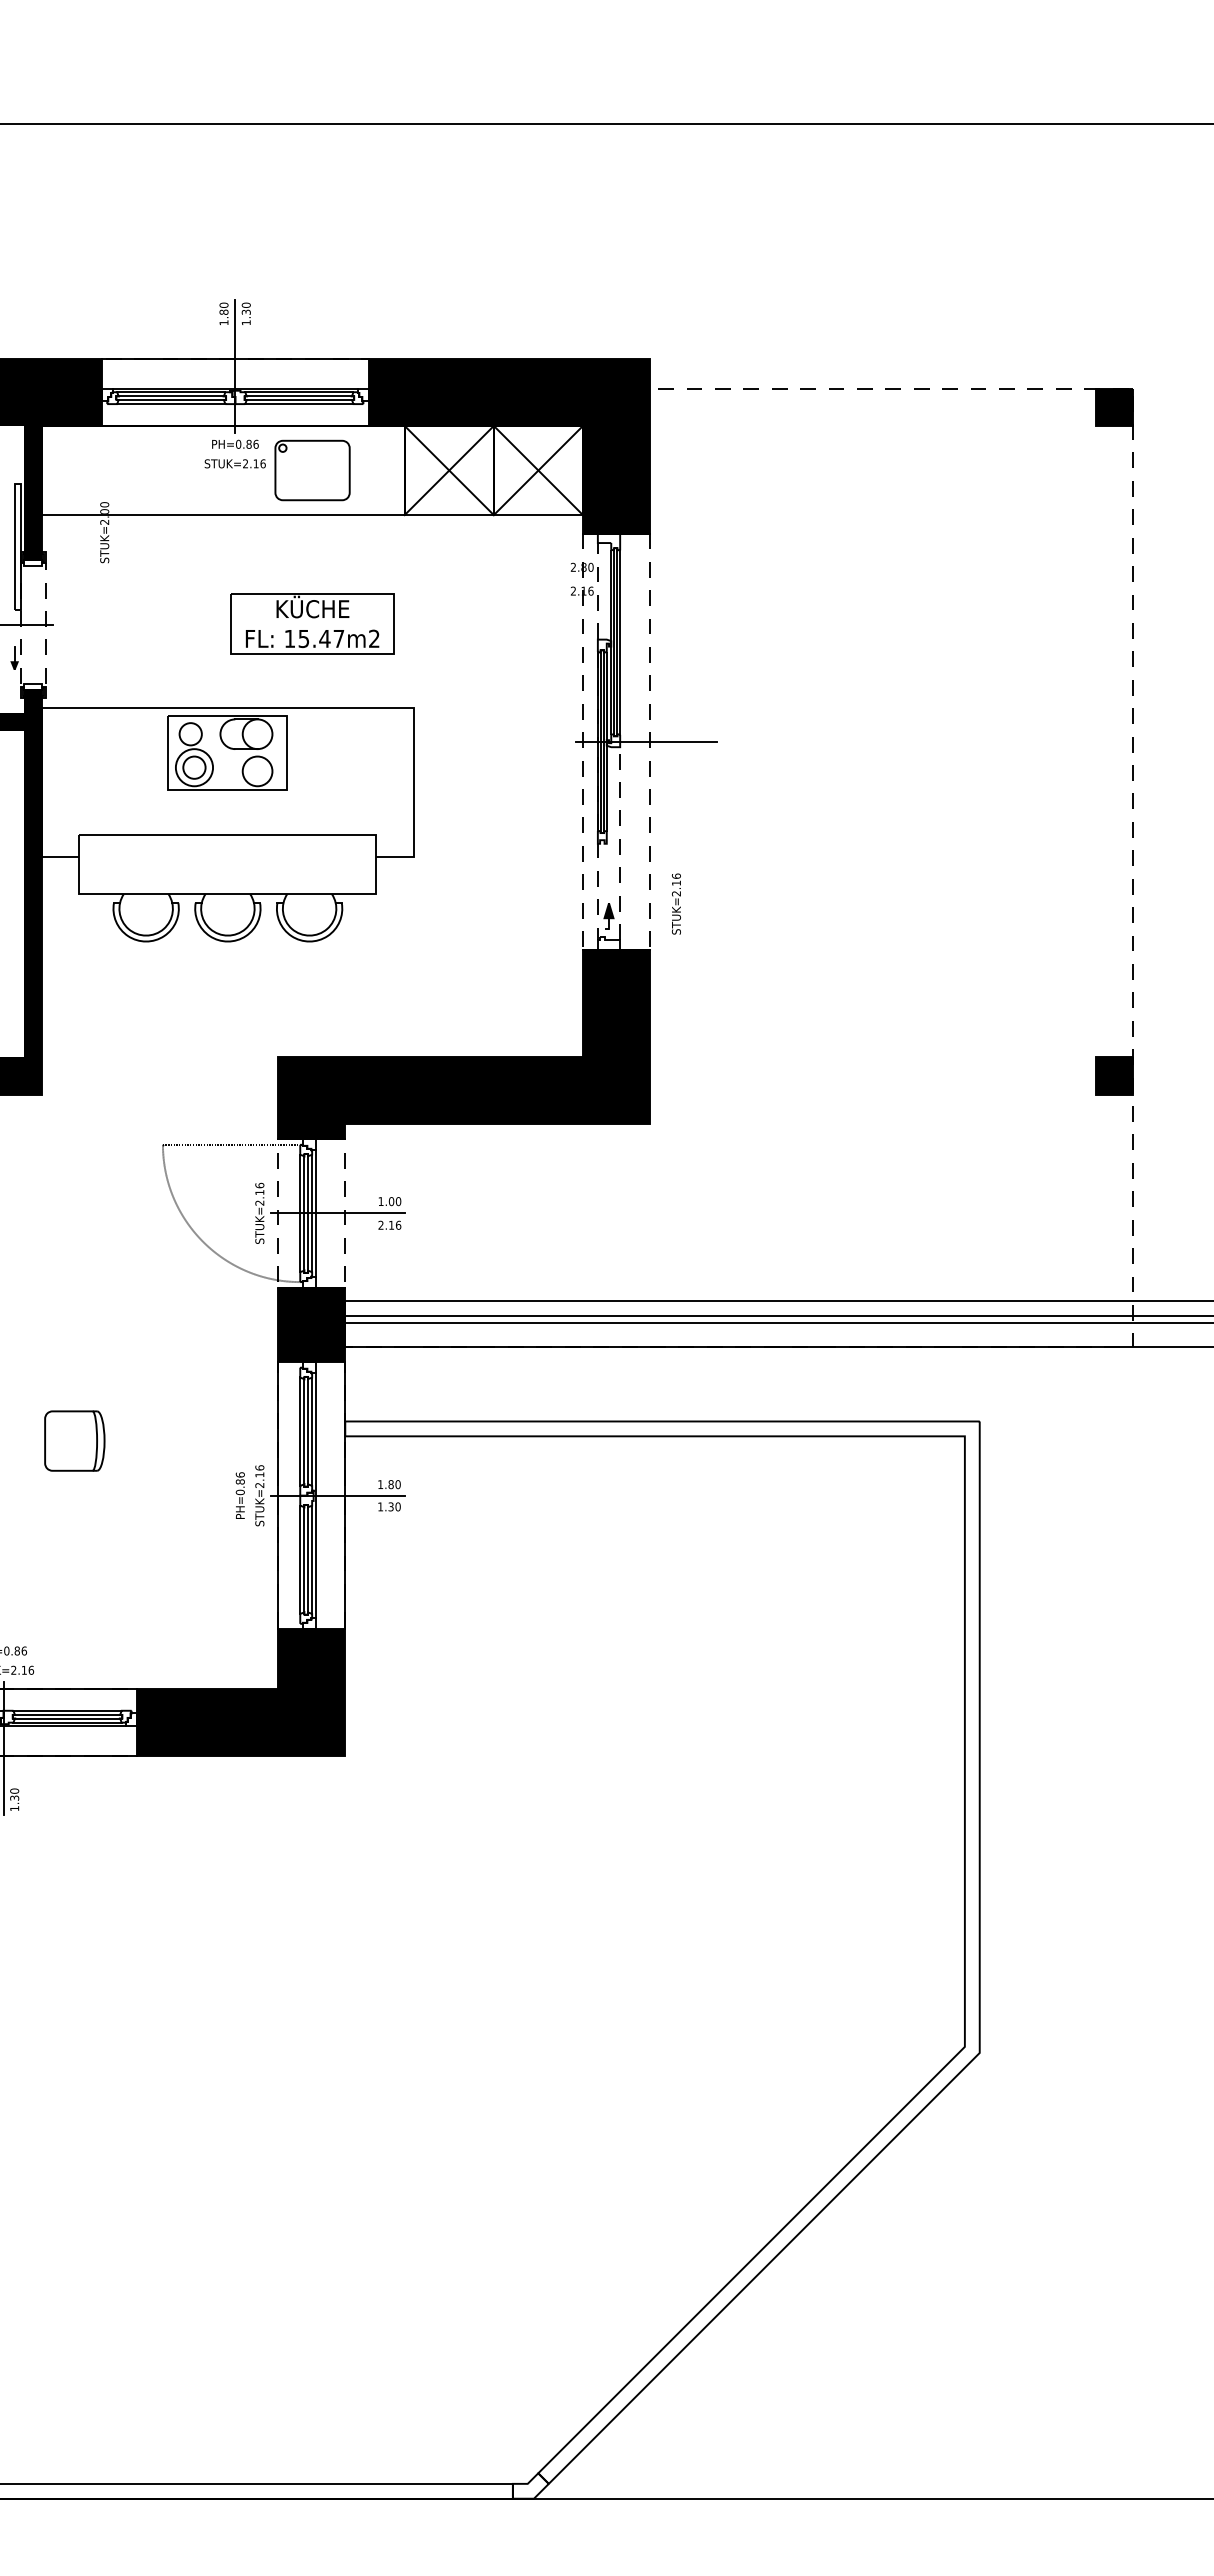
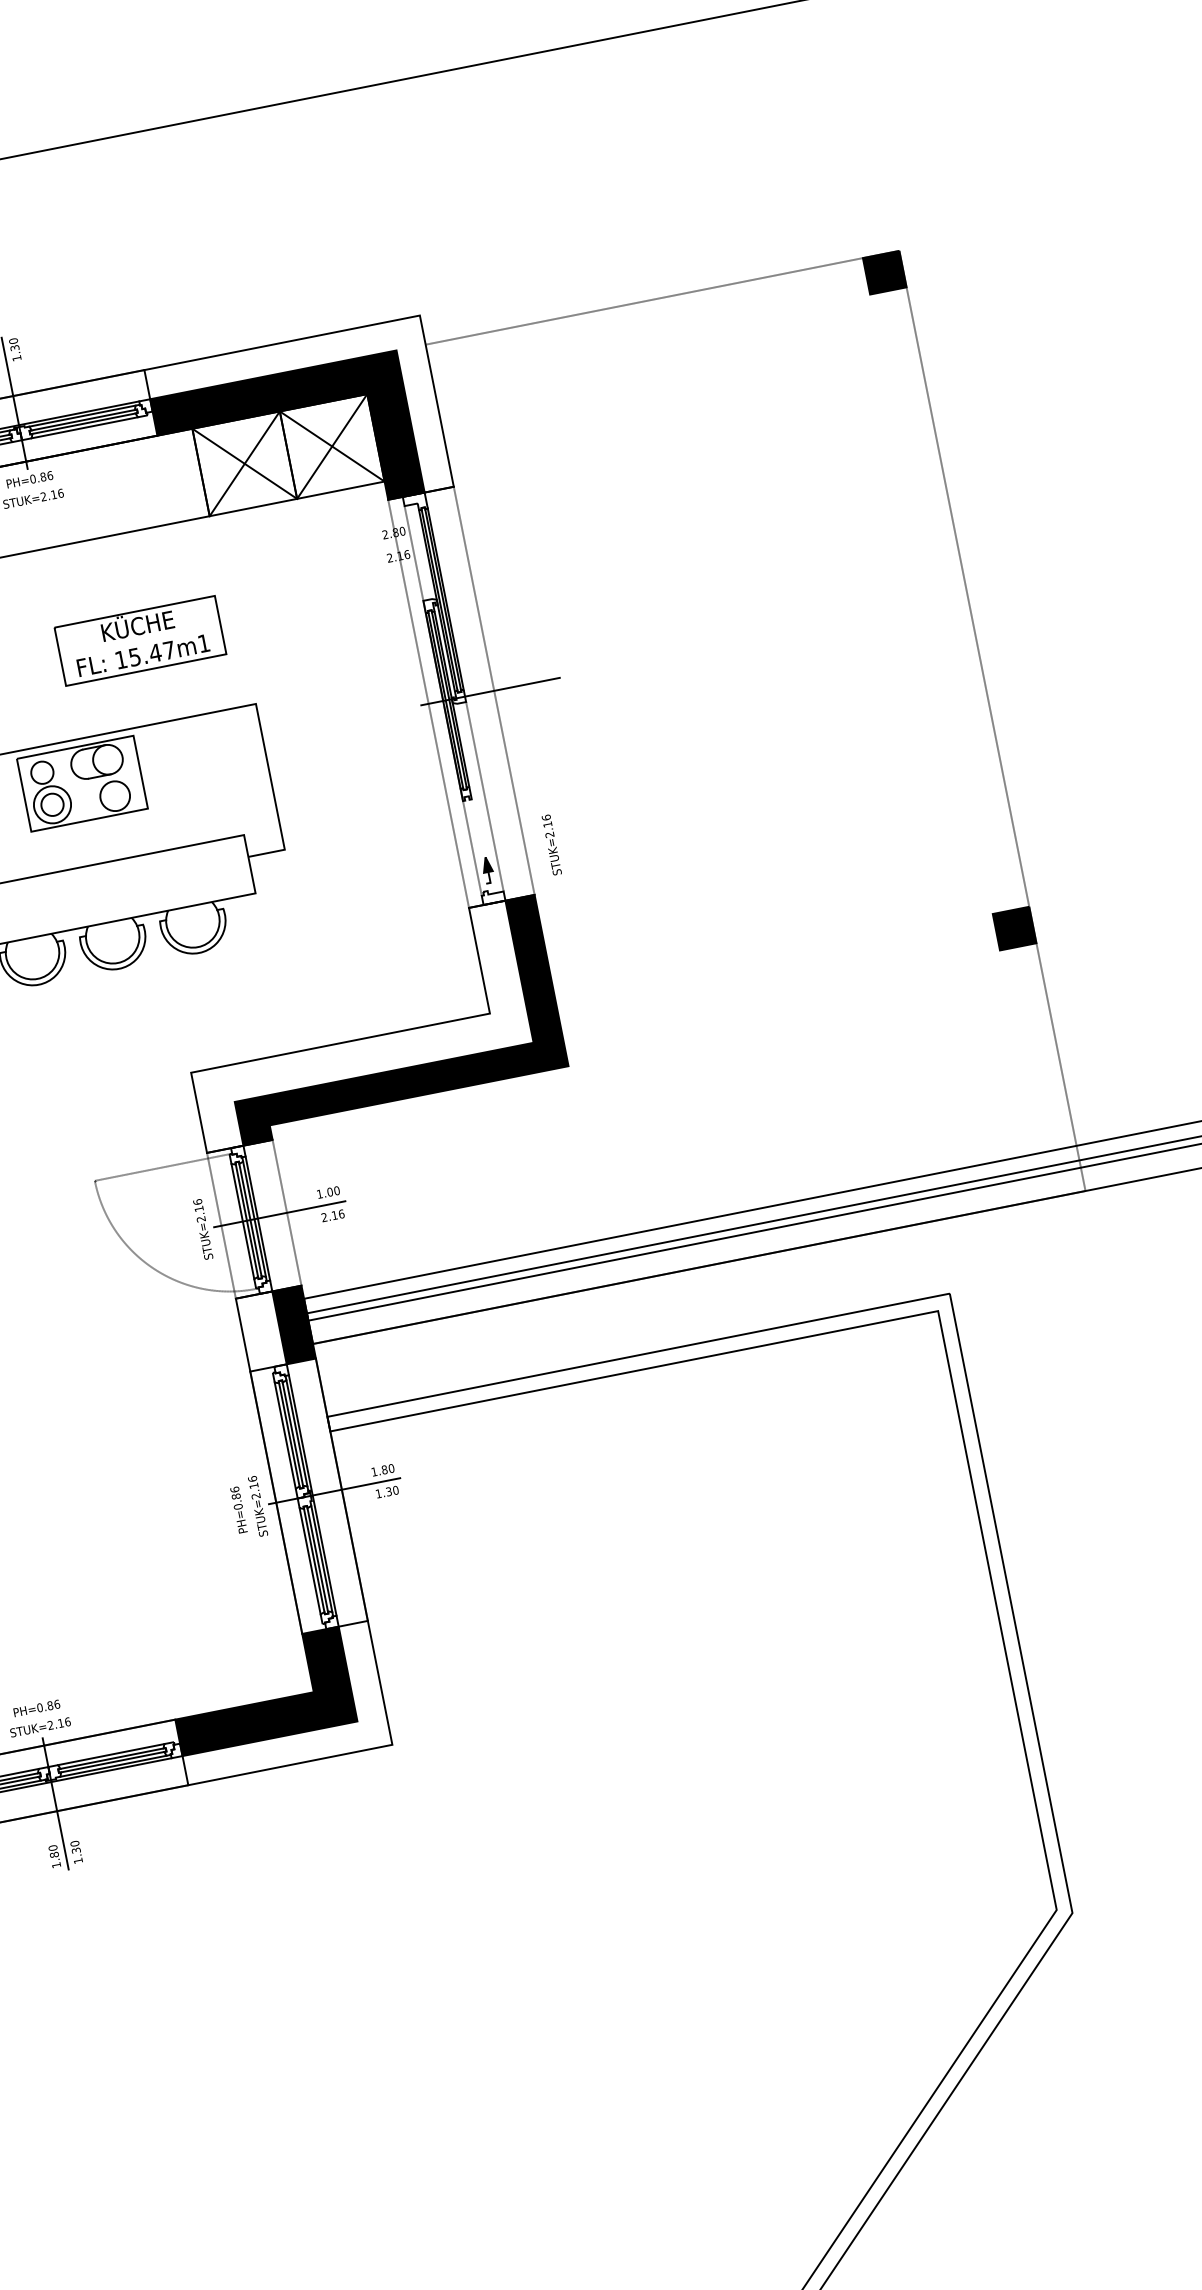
fill: (509, 446) -> (299, 428), removed
part: (312, 470) -> (110, 490), removed
text: (374, 638) -> (204, 643), 15.47m2 -> 15.47m1
fill: (449, 1044) -> (356, 1026), removed
fill: (296, 1324) -> (260, 1331), removed
part: (74, 1440) -> (65, 1488), removed
fill: (241, 1692) -> (278, 1702), removed

